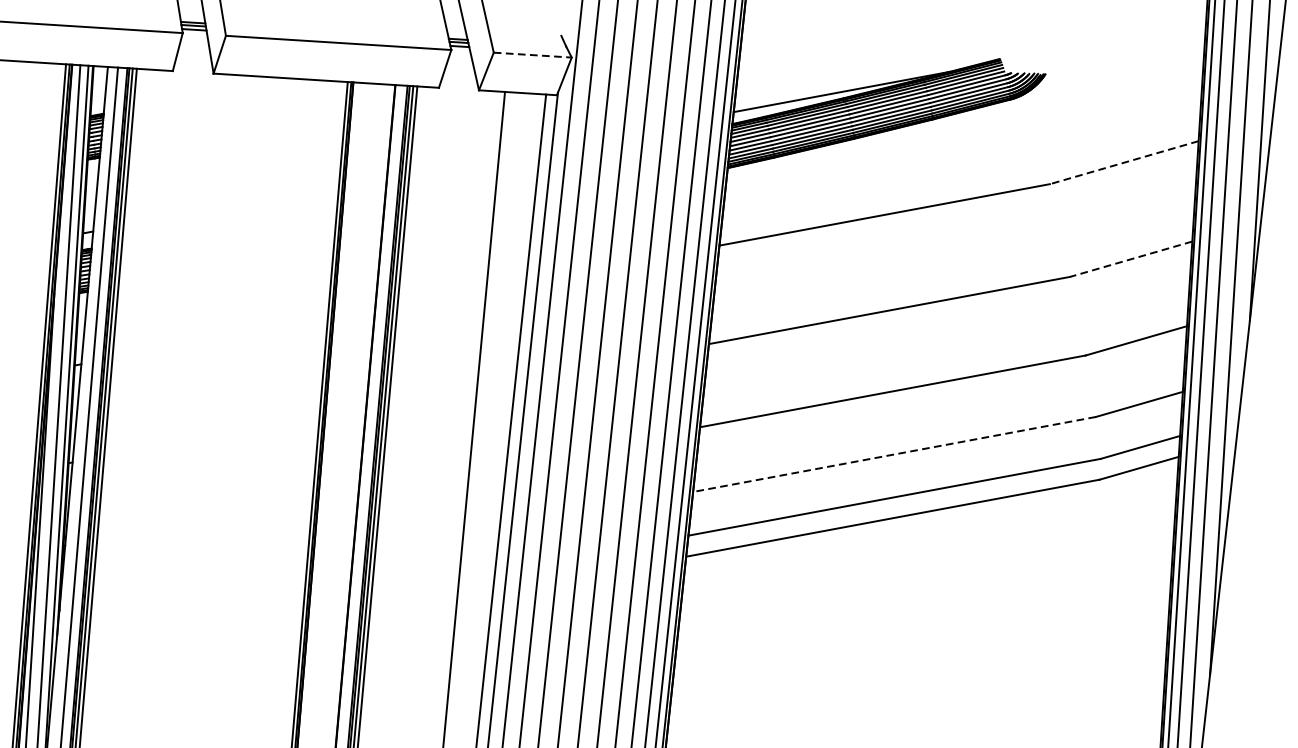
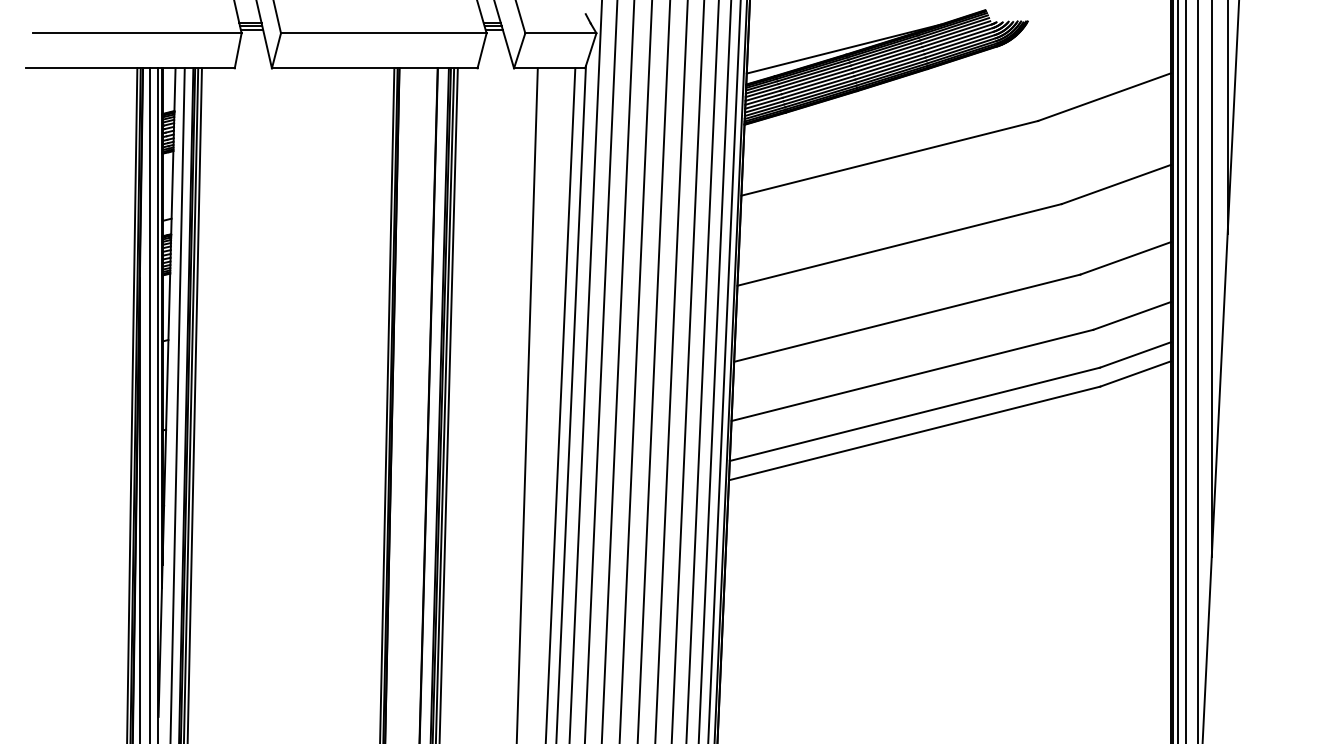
line: (532, 55) -> (560, 33), dashed -> solid
line: (1124, 163) -> (1104, 97), dashed -> solid
line: (1131, 259) -> (1116, 184), dashed -> solid
line: (894, 454) -> (912, 375), dashed -> solid

